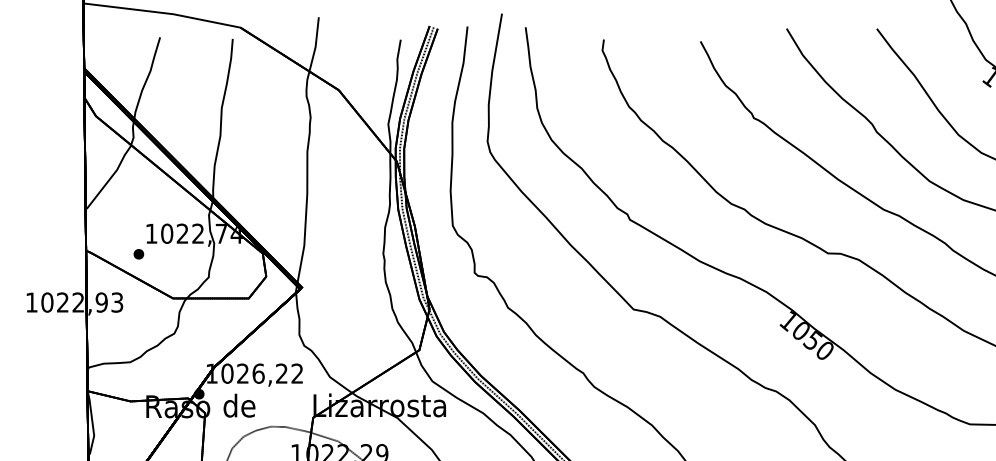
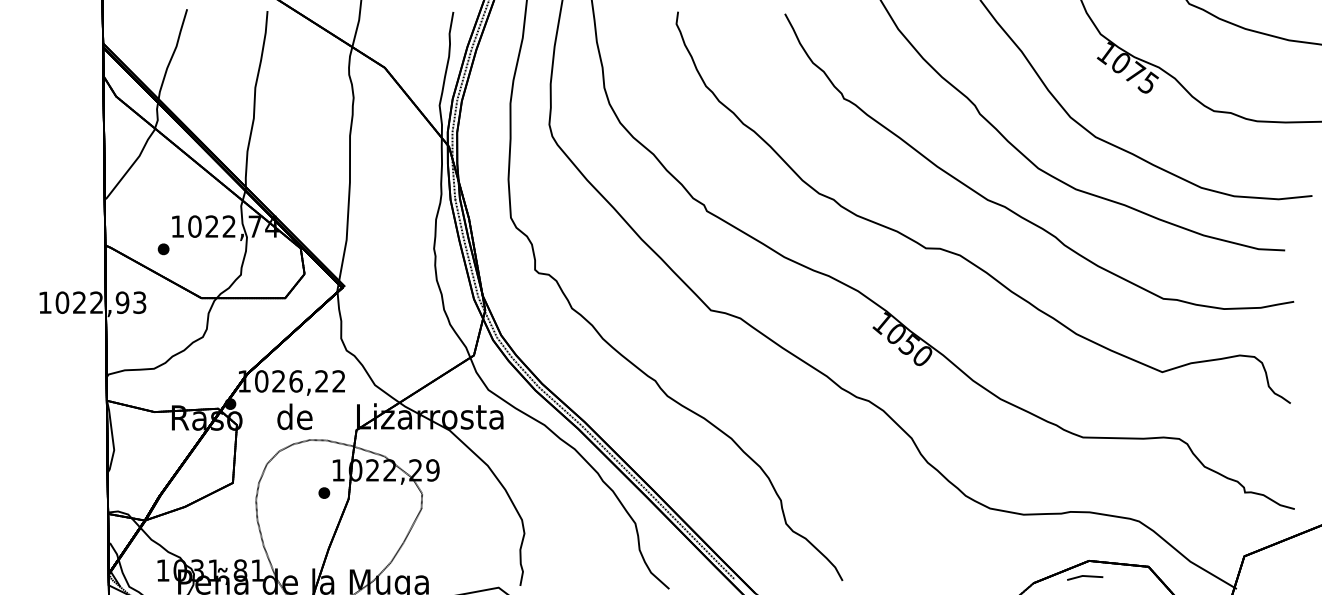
text: (239, 405) -> (294, 416), moved

